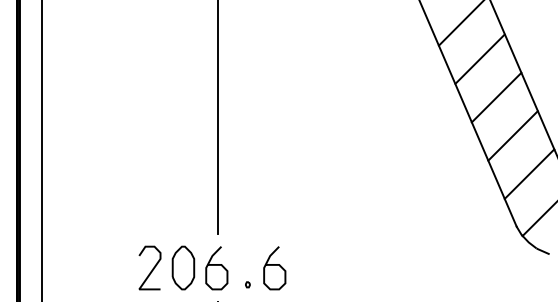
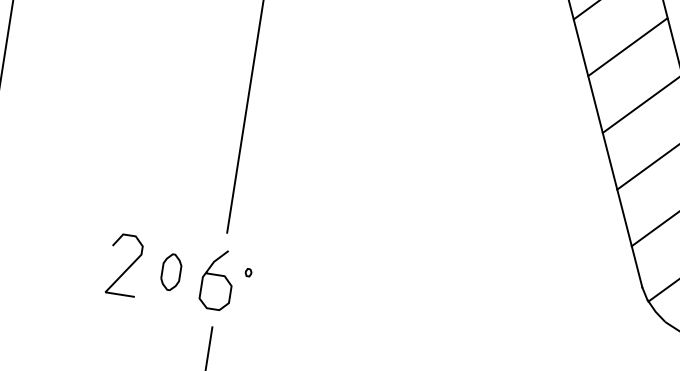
curve: (274, 265) -> (298, 288), removed
part: (183, 267) -> (171, 271), size x0.6
part: (247, 284) -> (248, 272), moved

